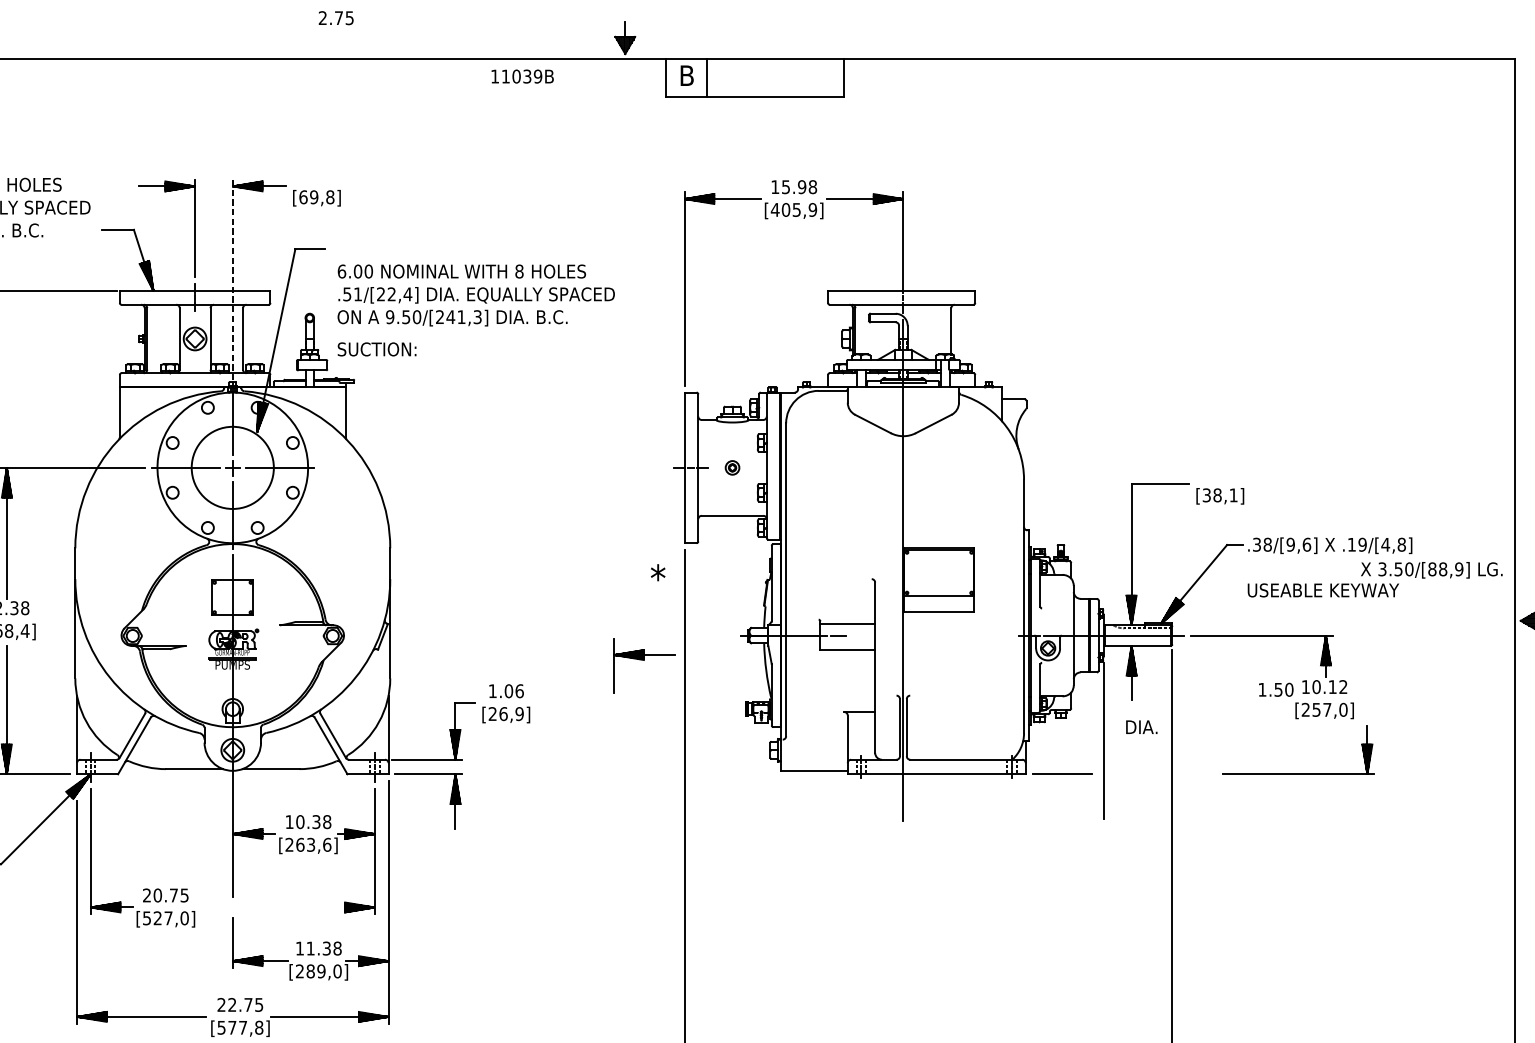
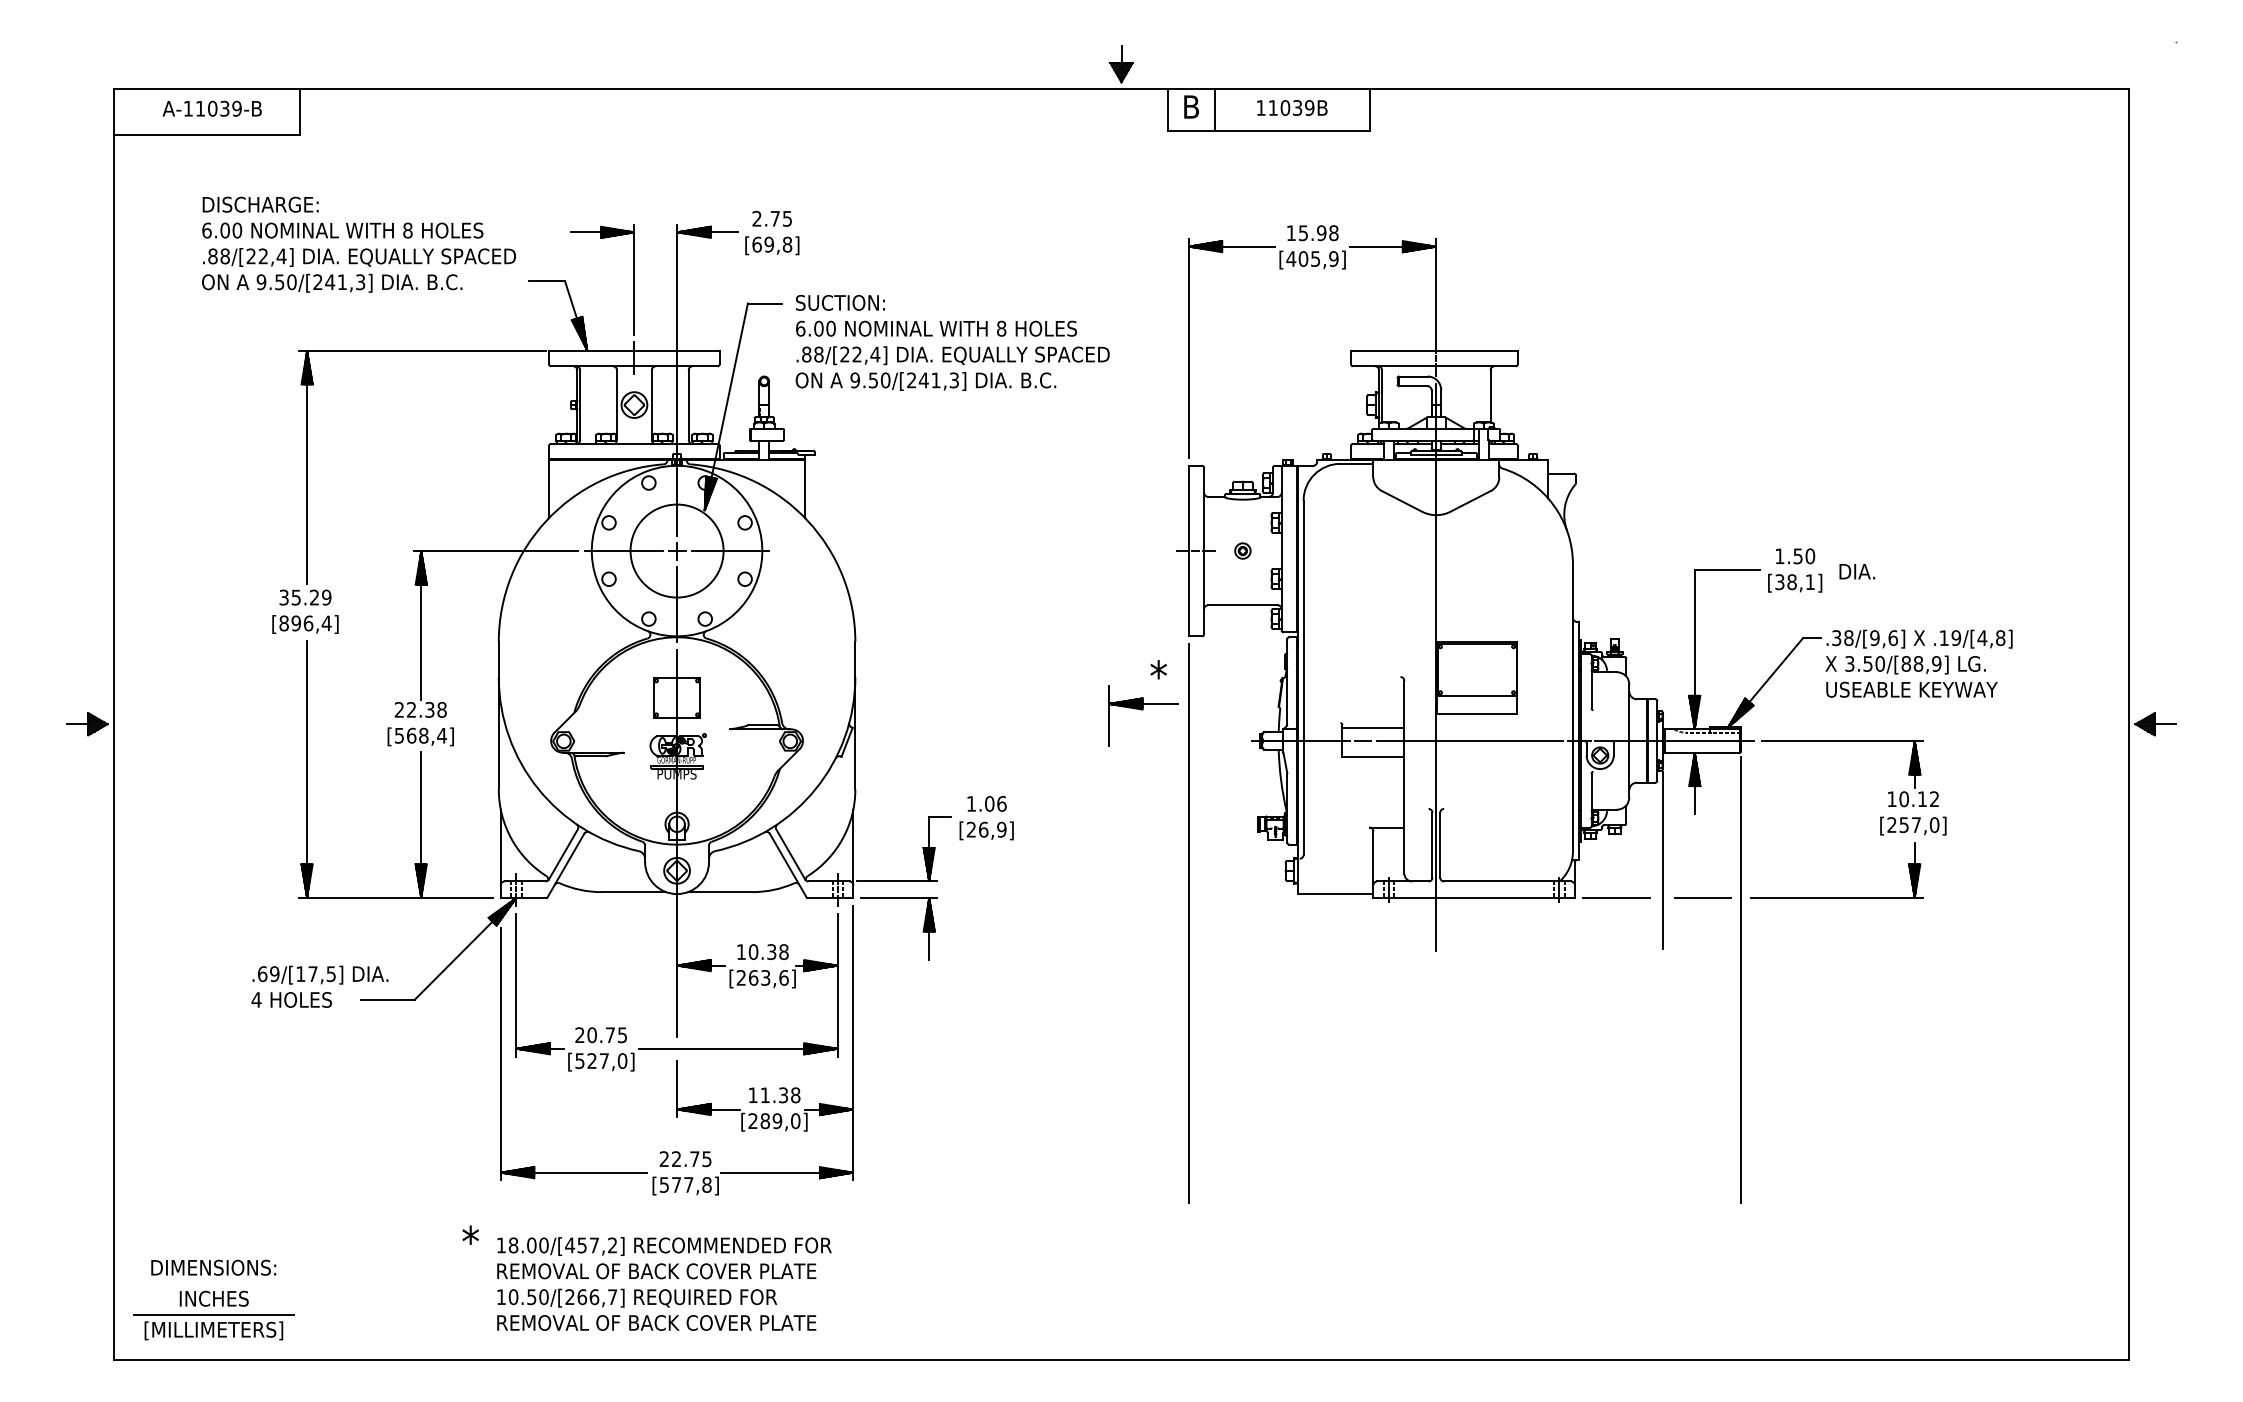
text: (335, 17) -> (771, 218), moved
text: (522, 76) -> (1292, 107), moved
line: (233, 280) -> (677, 338), dashed -> solid
text: (352, 294) -> (812, 354), .51/[22,4] -> .88/[22,4]
text: (377, 349) -> (840, 302), moved
text: (1431, 569) -> (1905, 664), moved
line: (932, 635) -> (1469, 740), added
part: (644, 665) -> (1143, 715), moved
text: (1276, 689) -> (1795, 556), moved
text: (1141, 727) -> (1857, 571), moved
line: (1138, 773) -> (1702, 897), added
part: (1298, 773) -> (1836, 897), moved
line: (286, 907) -> (737, 1048), added

